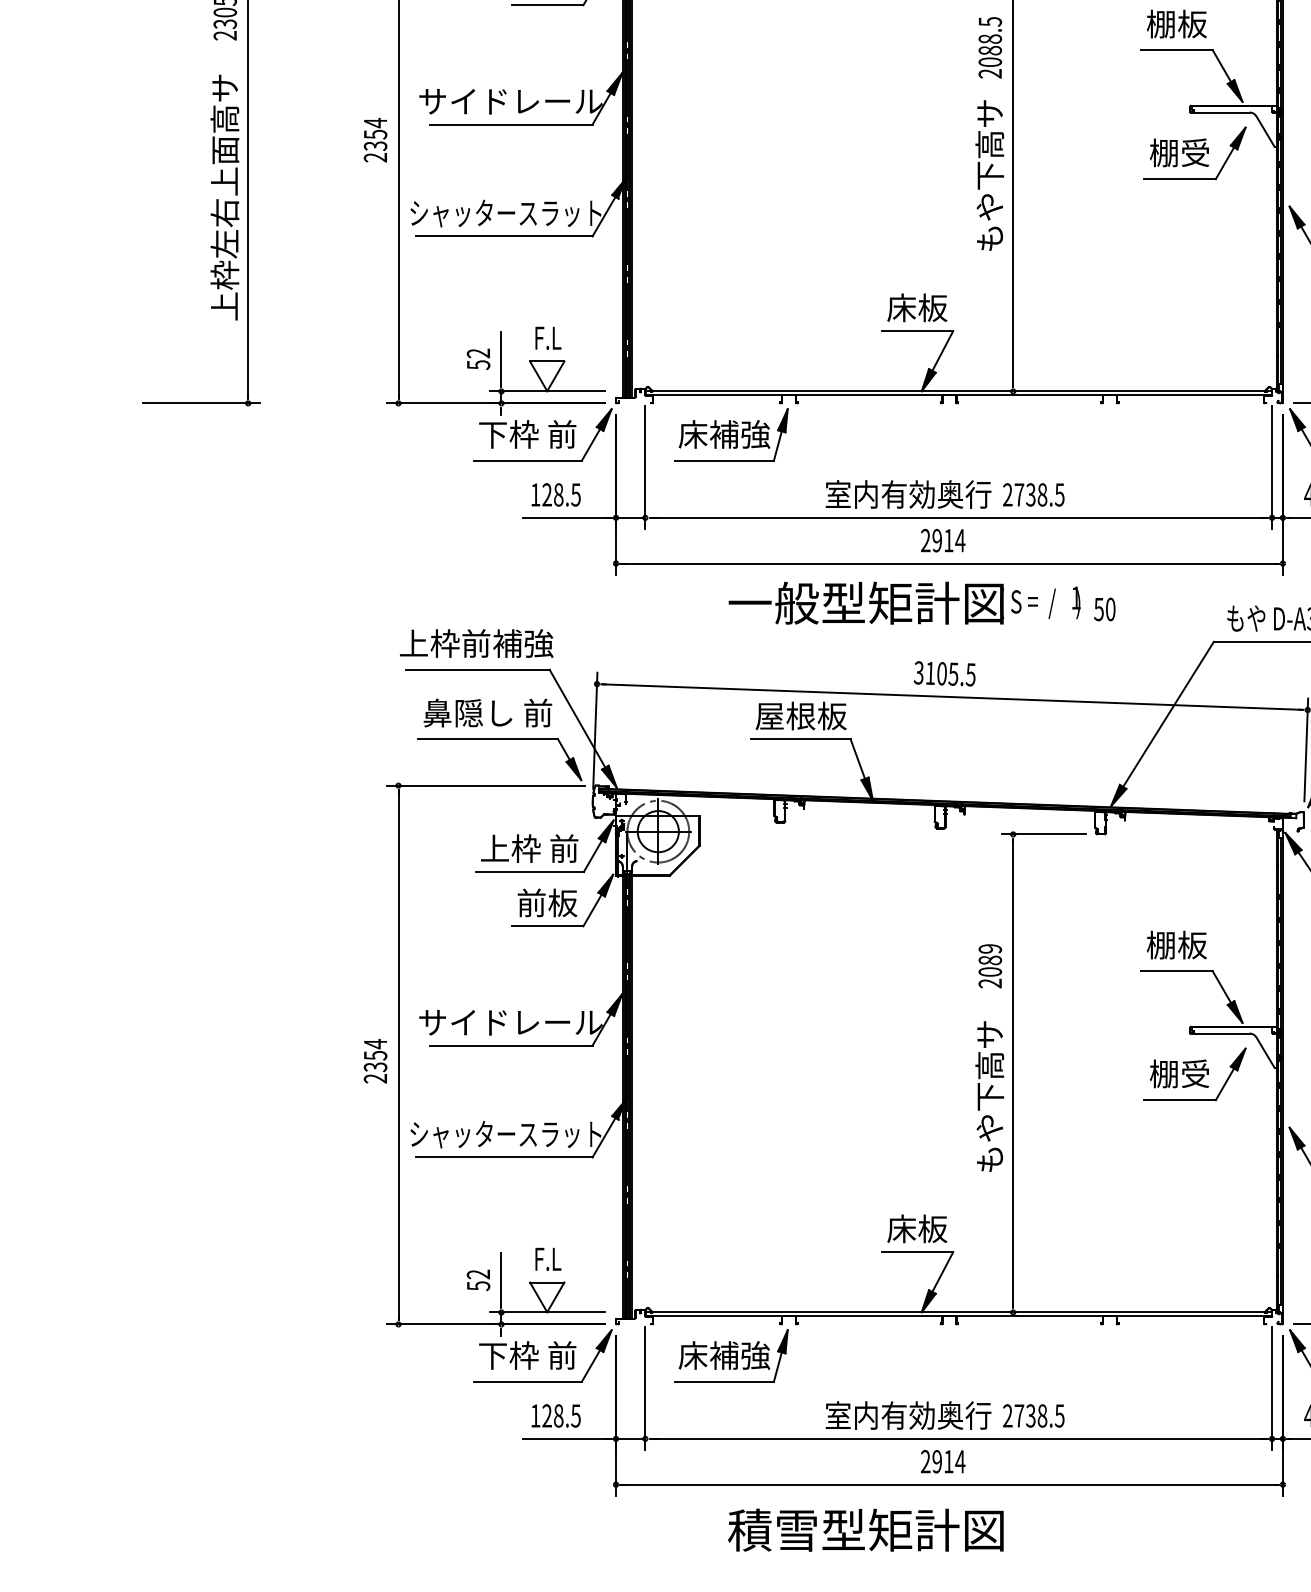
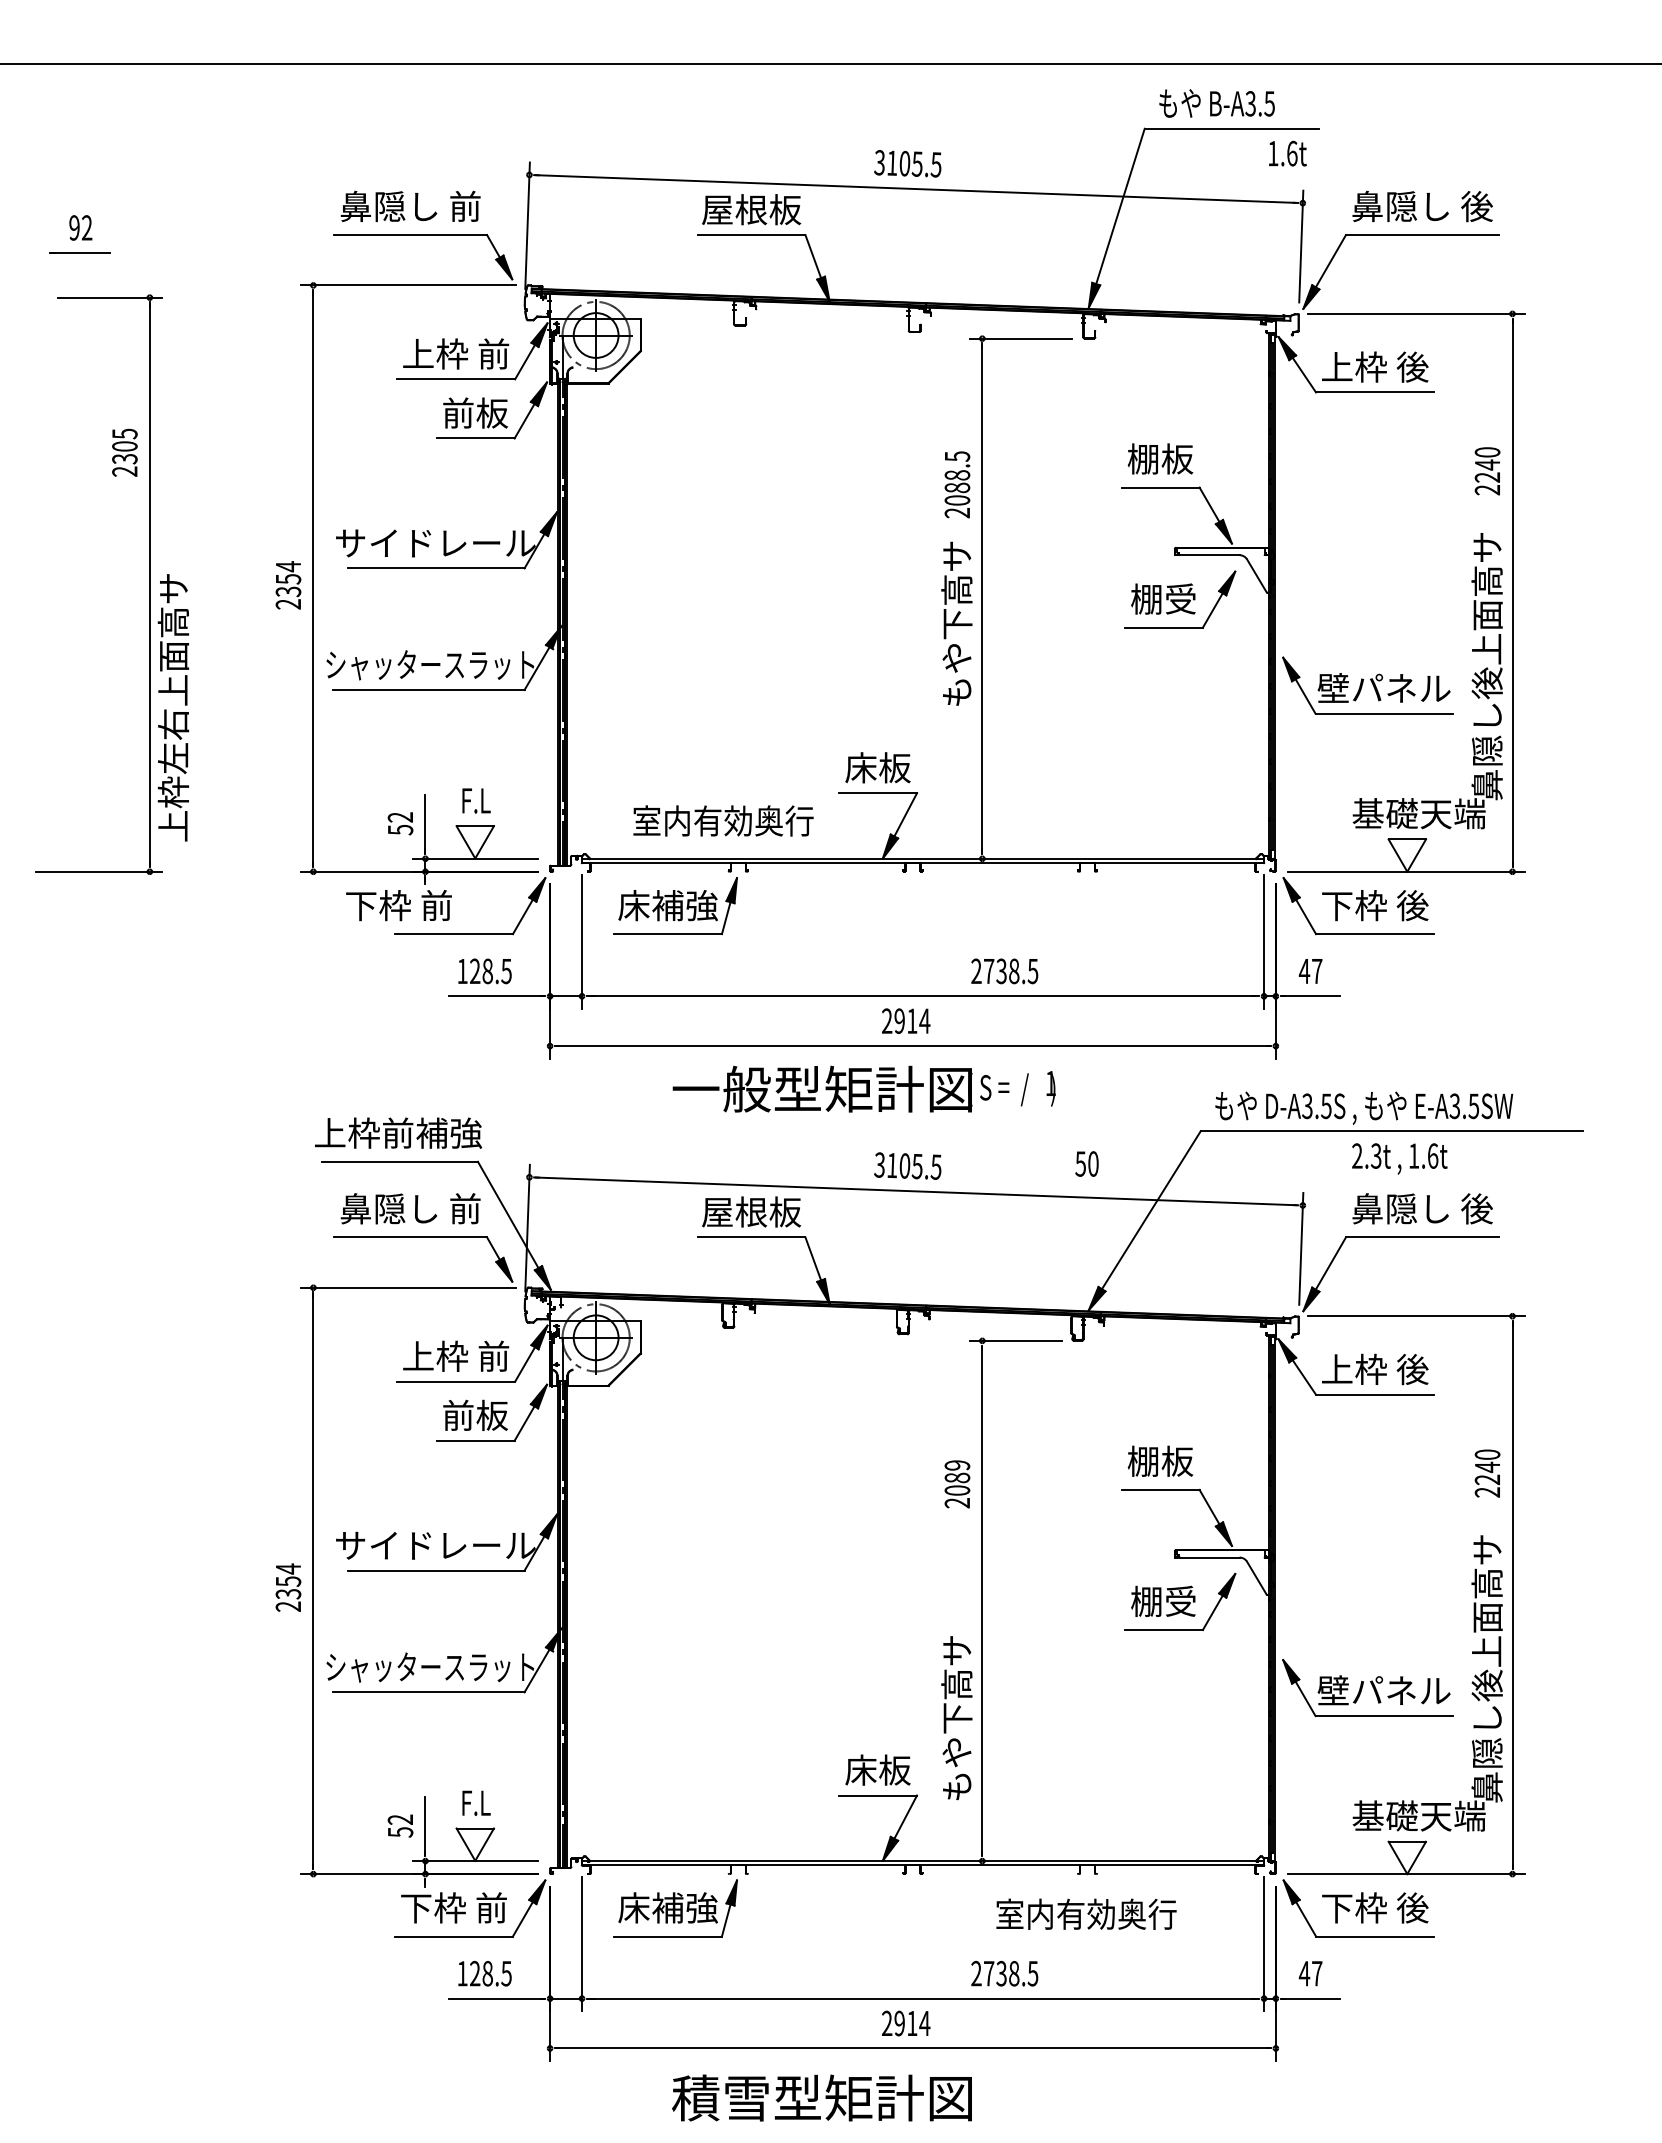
text: (224, 197) -> (173, 707), moved
text: (527, 434) -> (398, 905), moved
text: (908, 494) -> (723, 820), moved
text: (1104, 608) -> (1086, 1163), moved
text: (989, 1096) -> (956, 1718), moved
text: (908, 1414) -> (1086, 1913), moved

